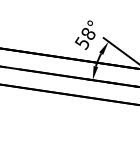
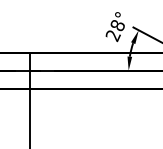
text: (81, 43) -> (112, 36), 58° -> 28°

